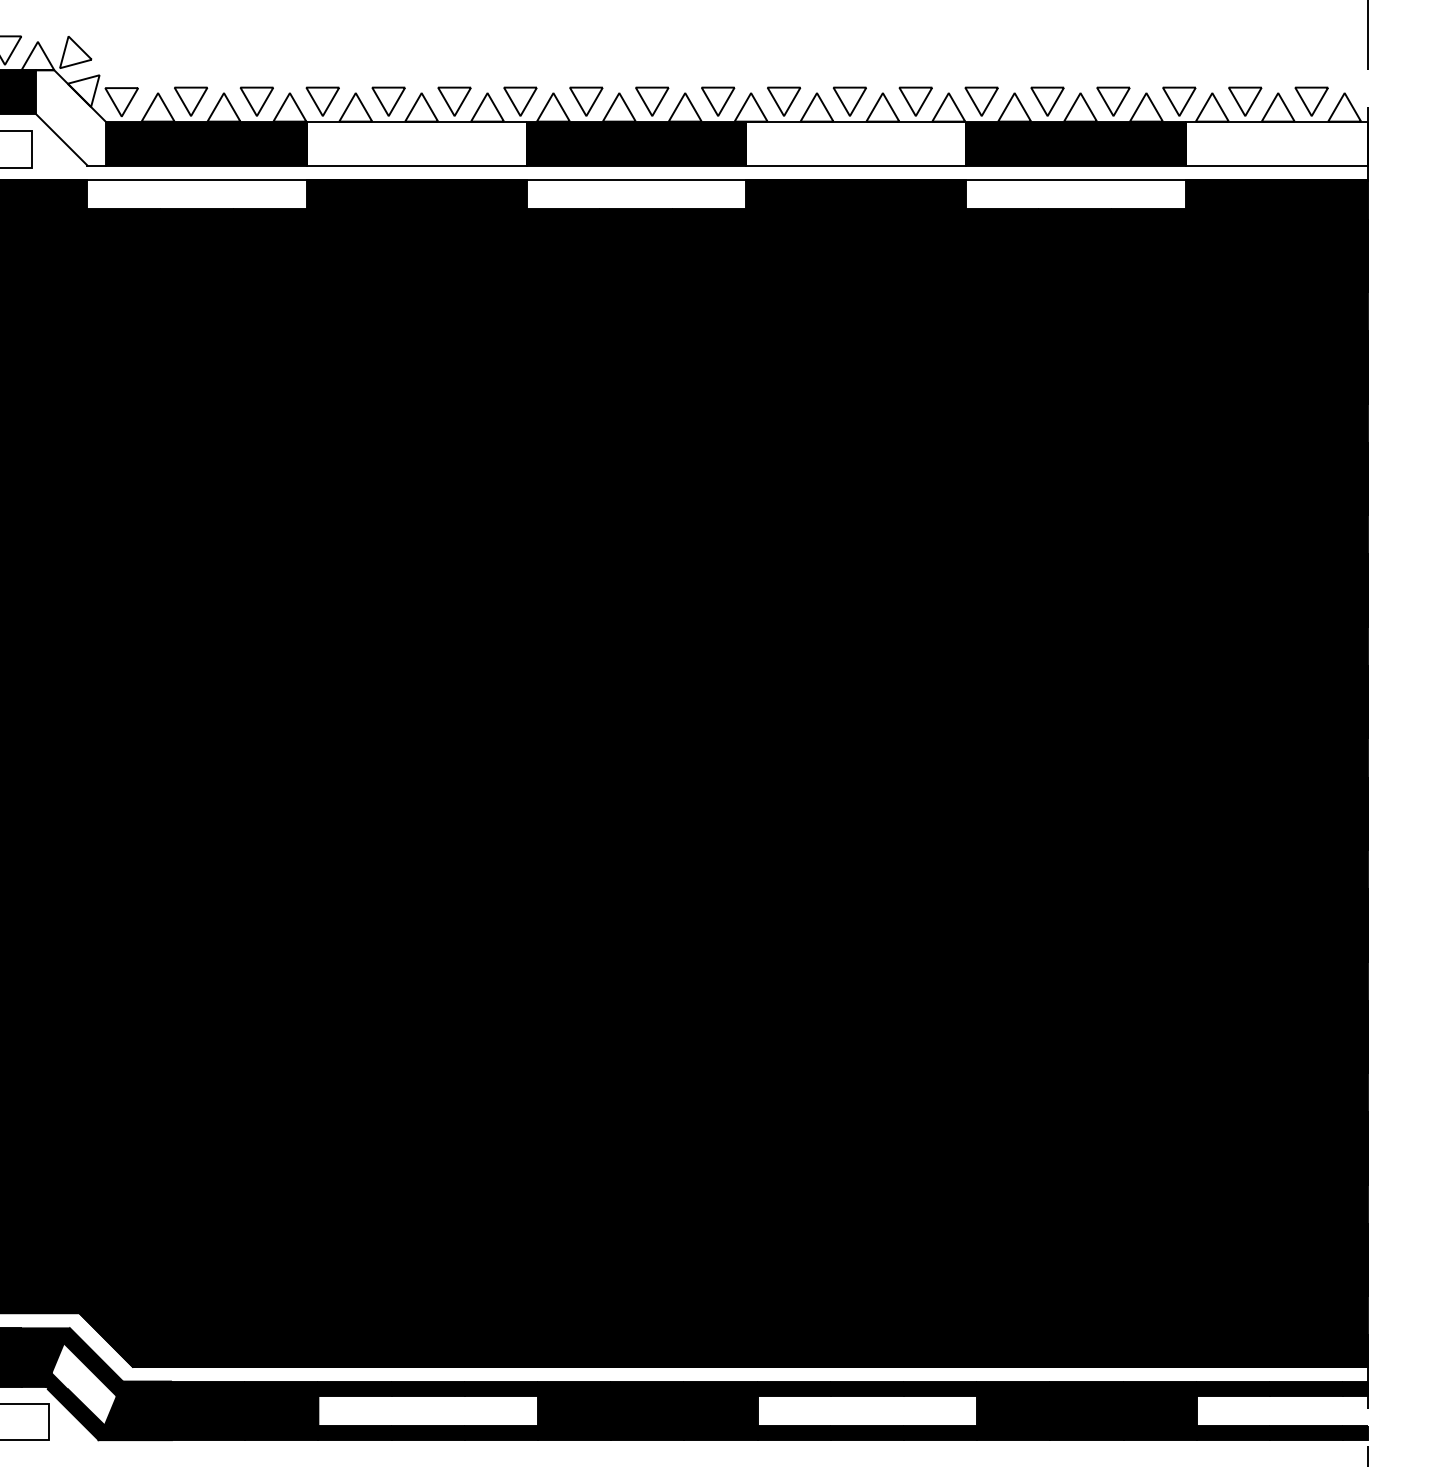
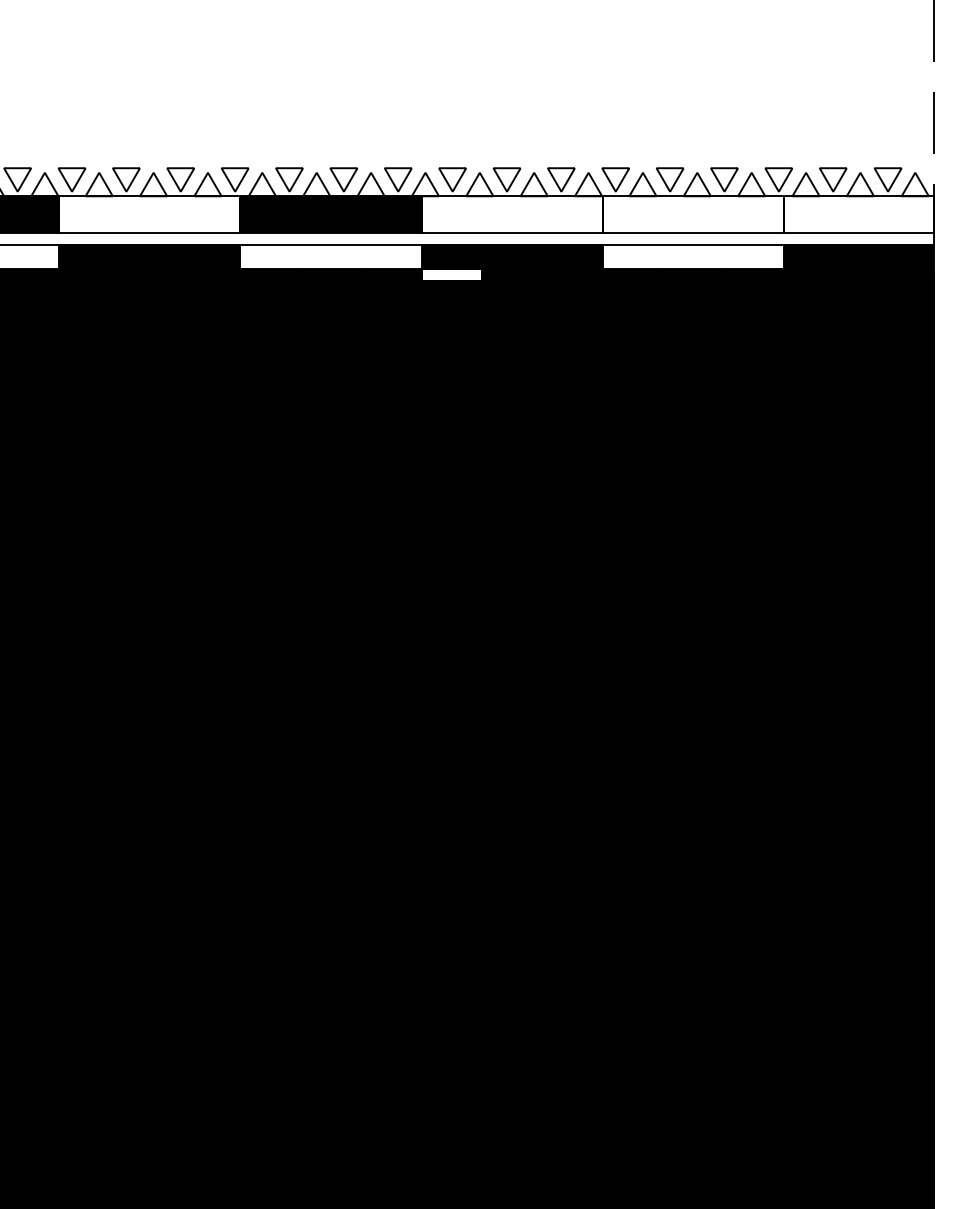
fill: (1075, 143) -> (693, 214), removed
fill: (782, 216) -> (451, 274), removed

